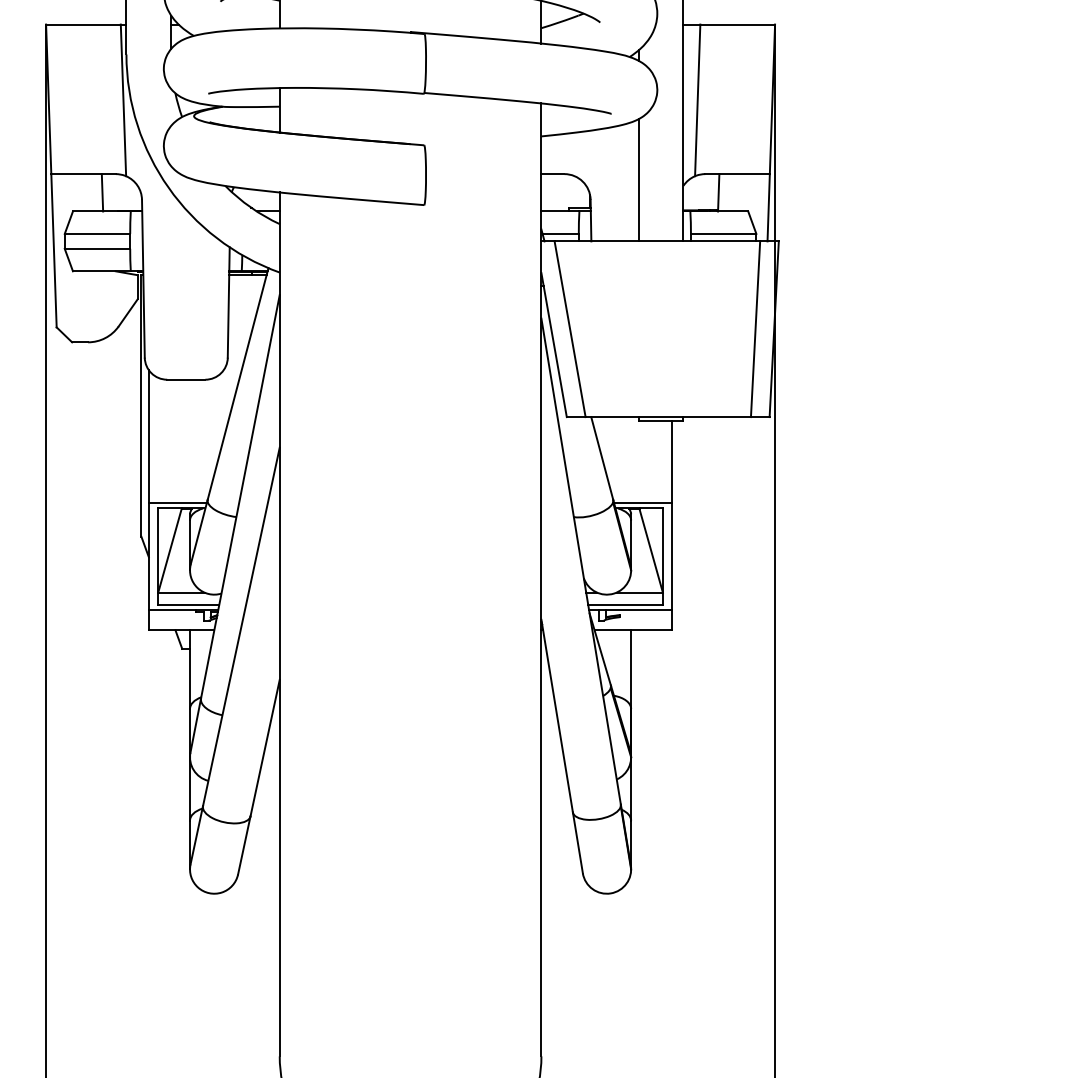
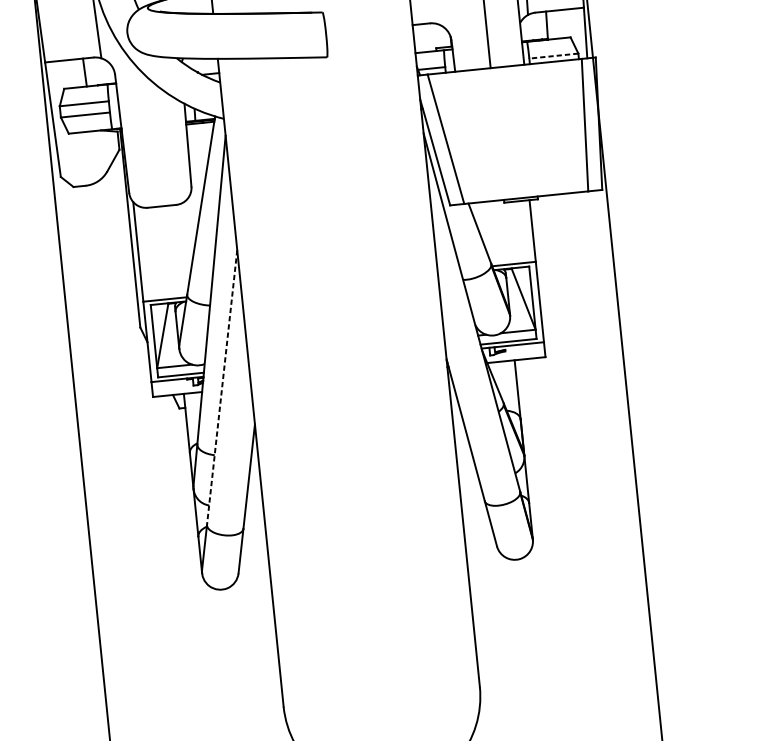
line: (723, 233) -> (553, 55), solid -> dashed
line: (241, 627) -> (222, 387), solid -> dashed

